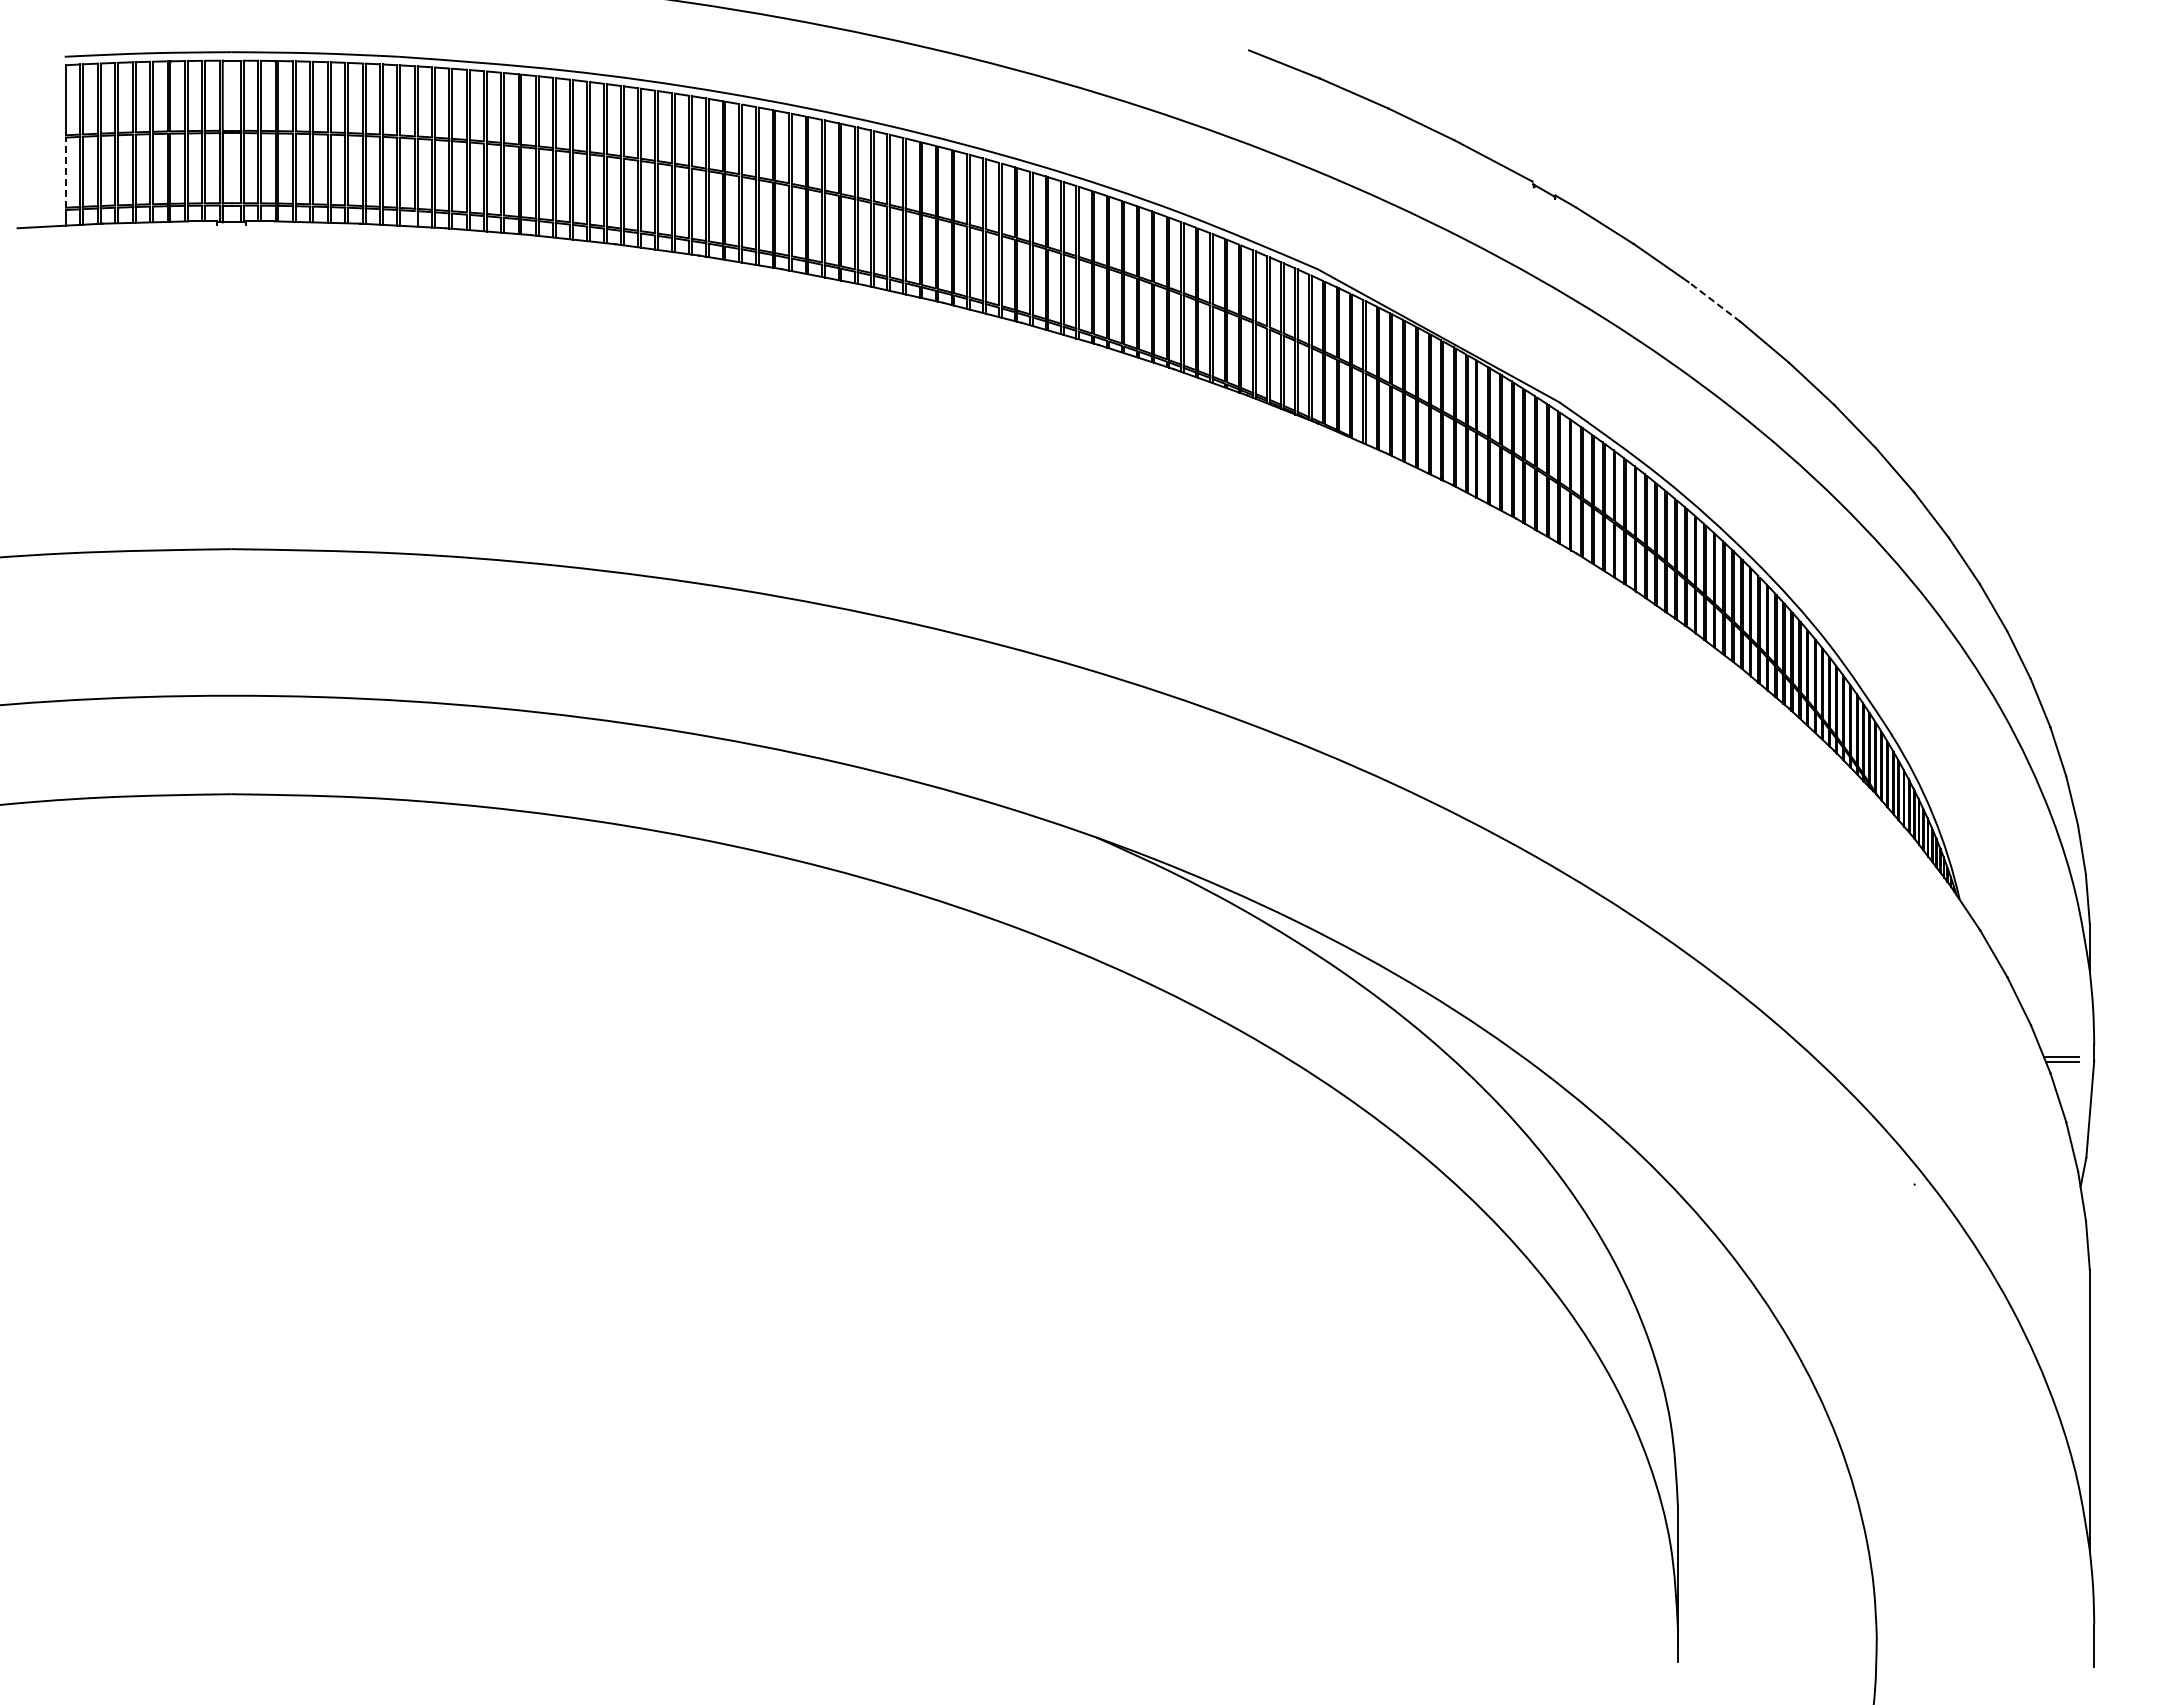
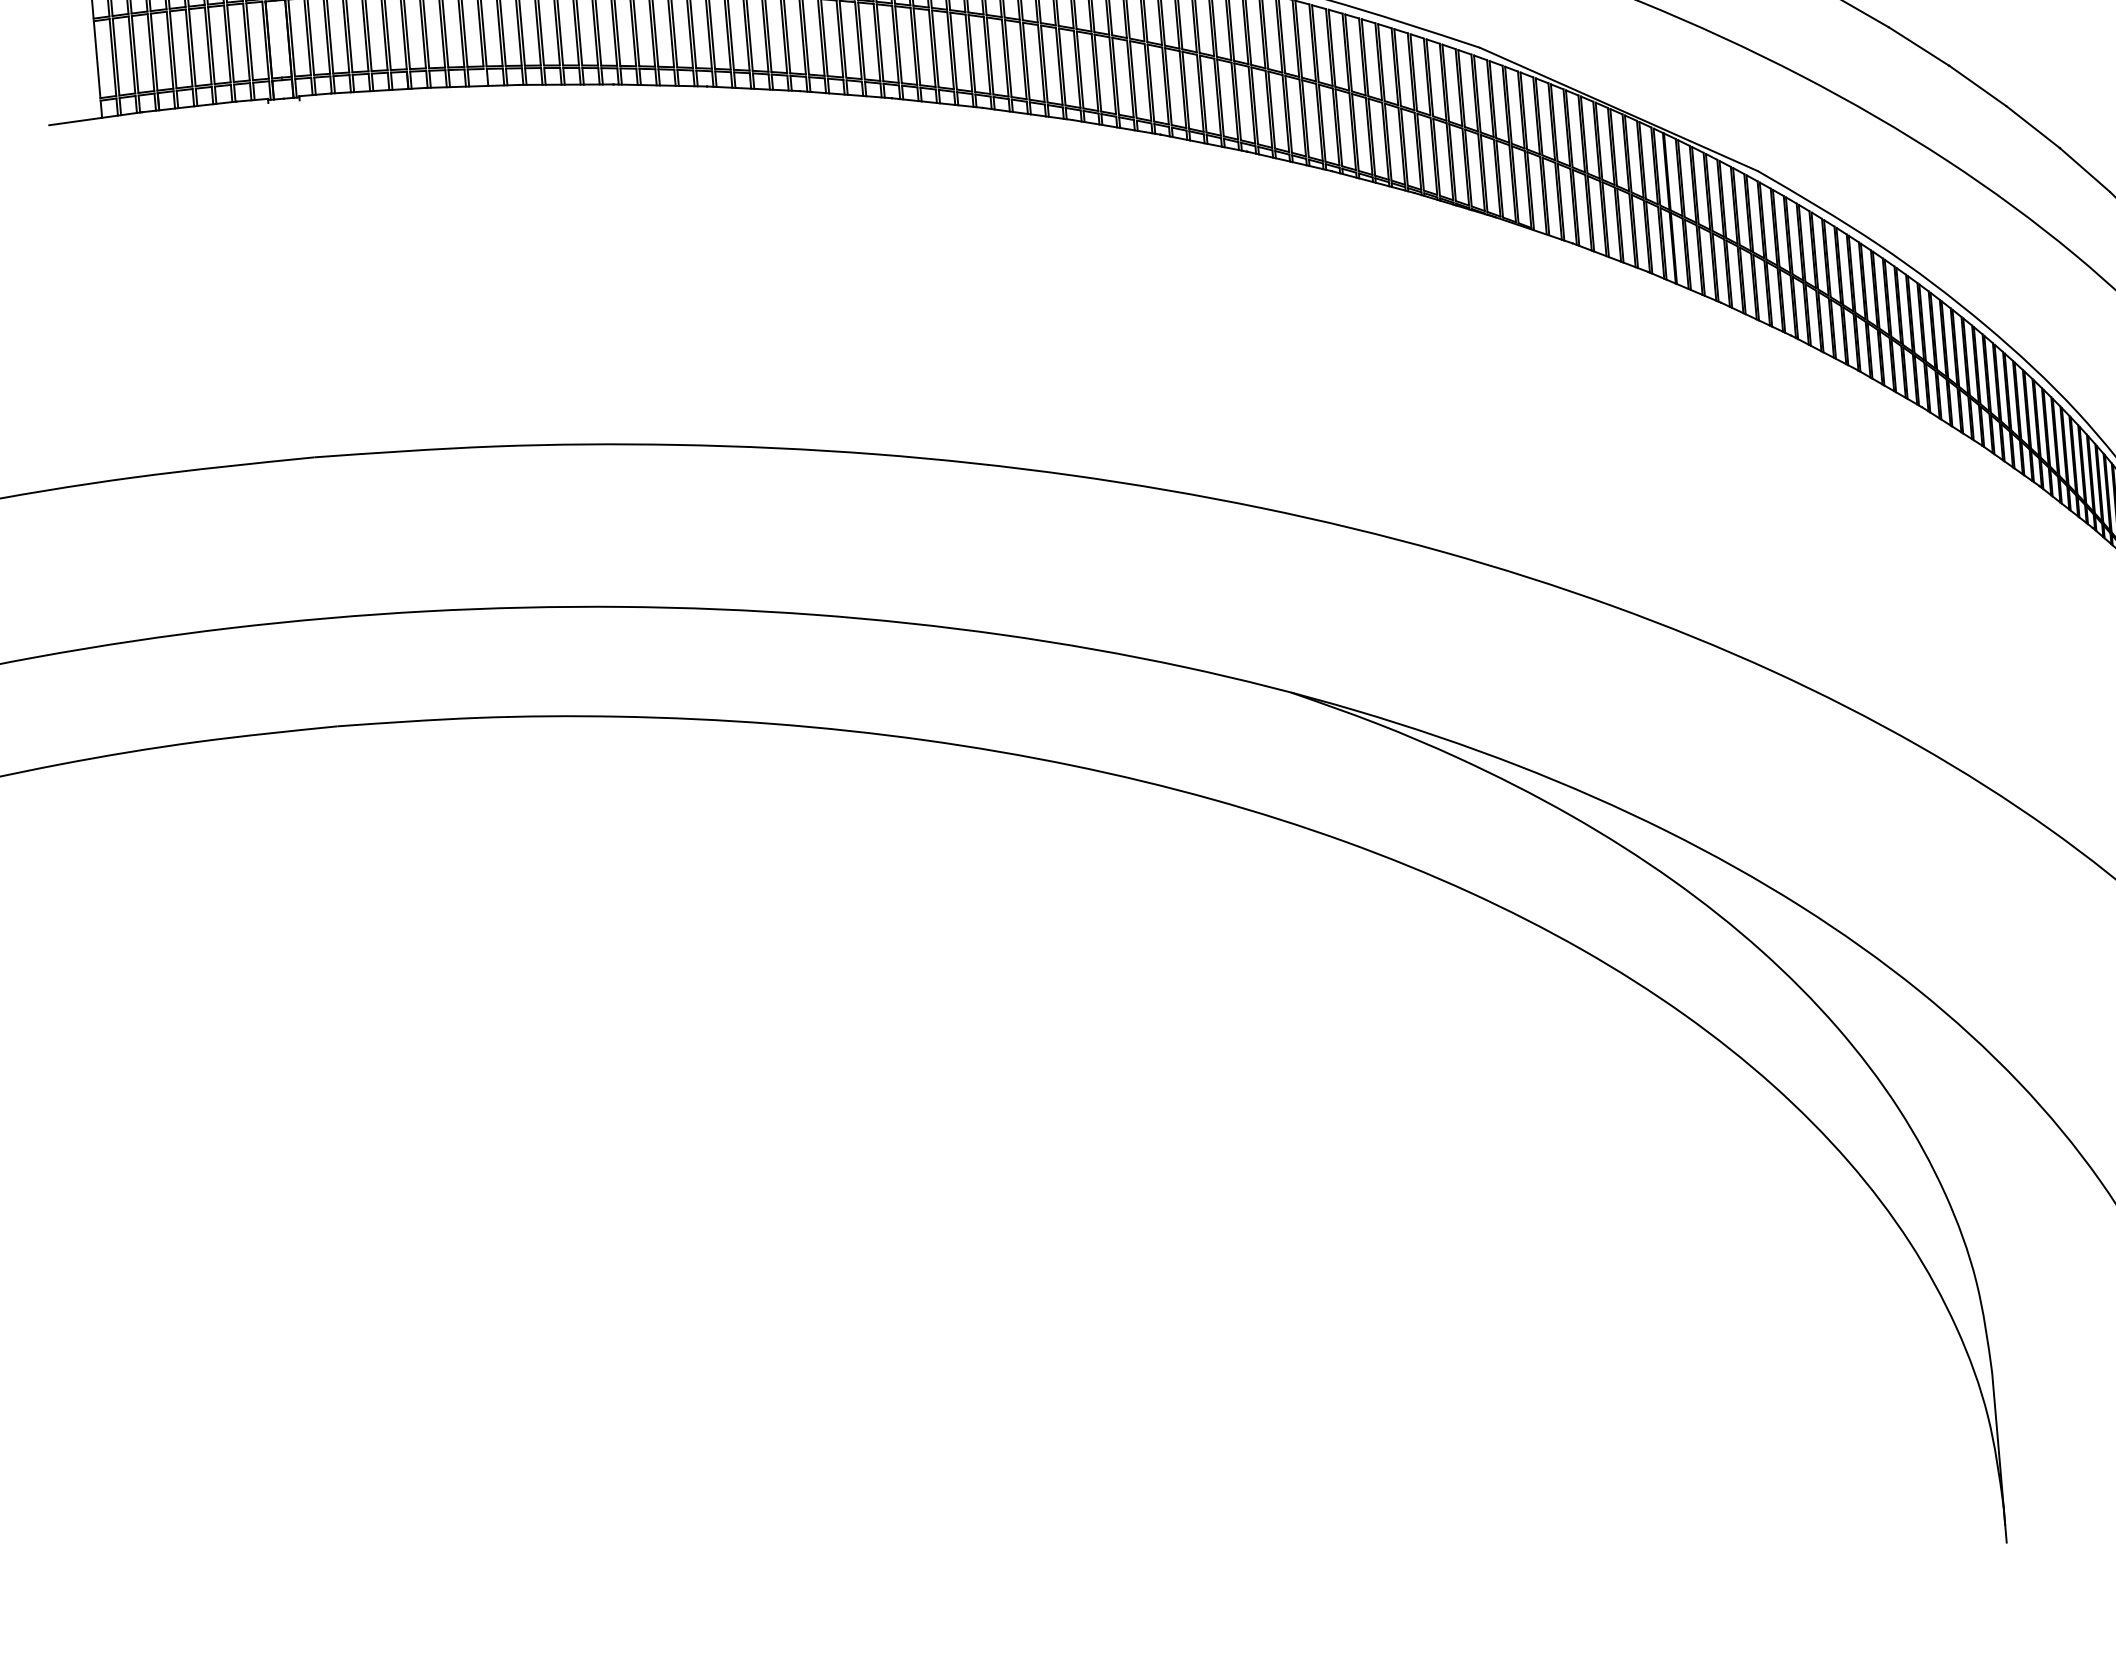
line: (65, 172) -> (96, 59), dashed -> solid
line: (1714, 301) -> (1918, 45), dashed -> solid

